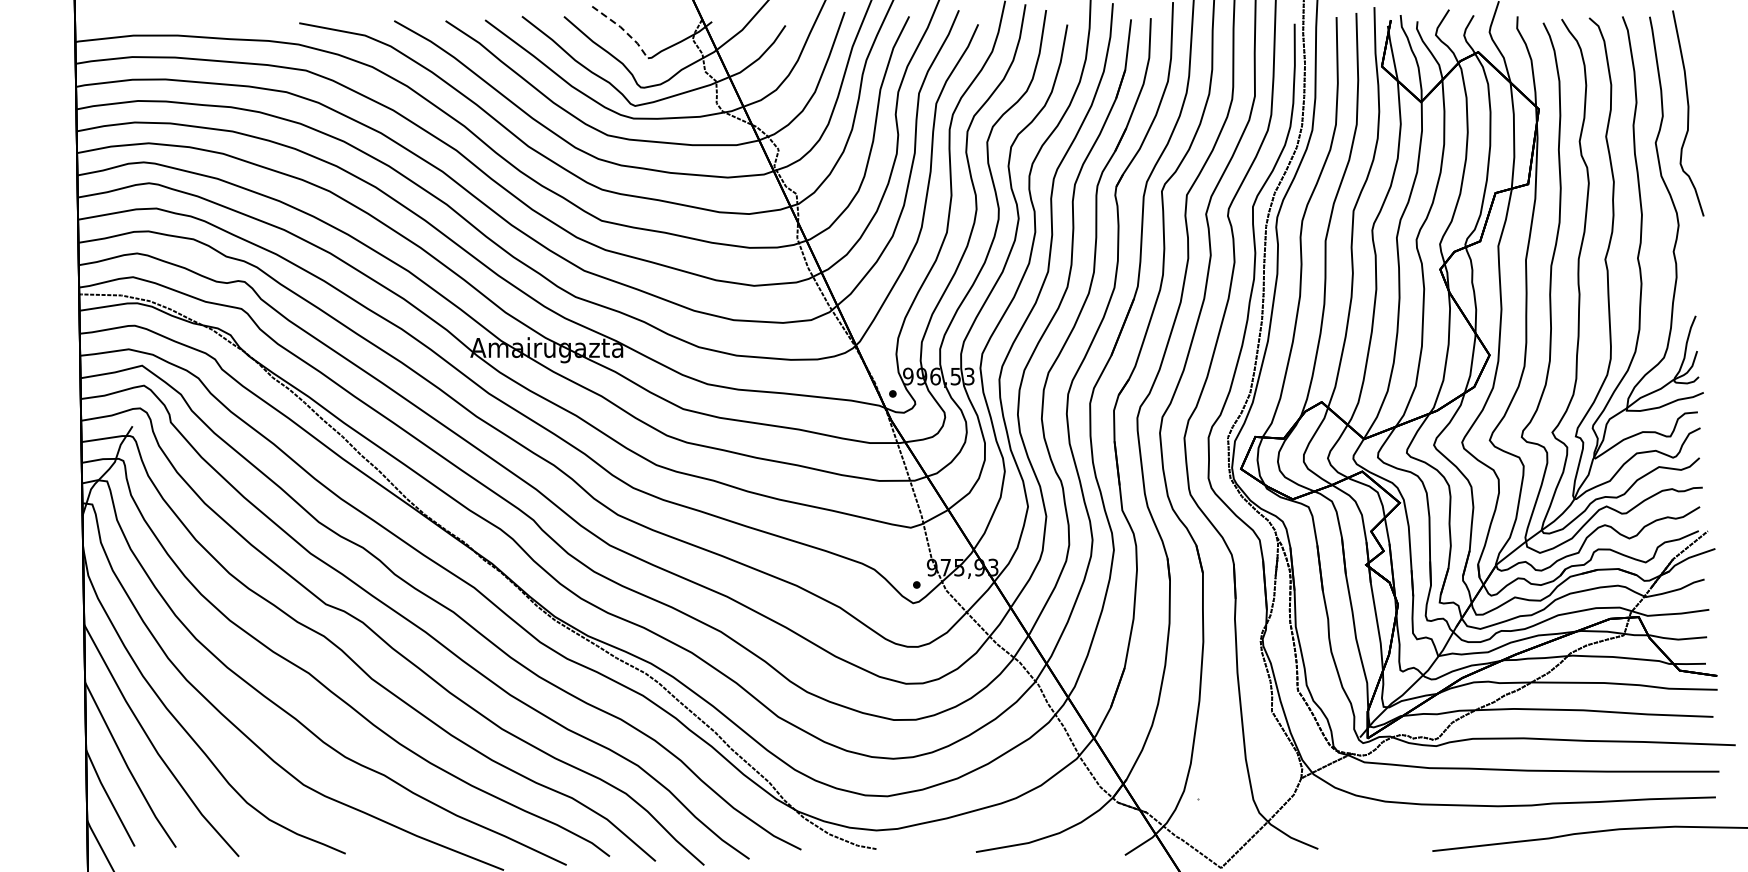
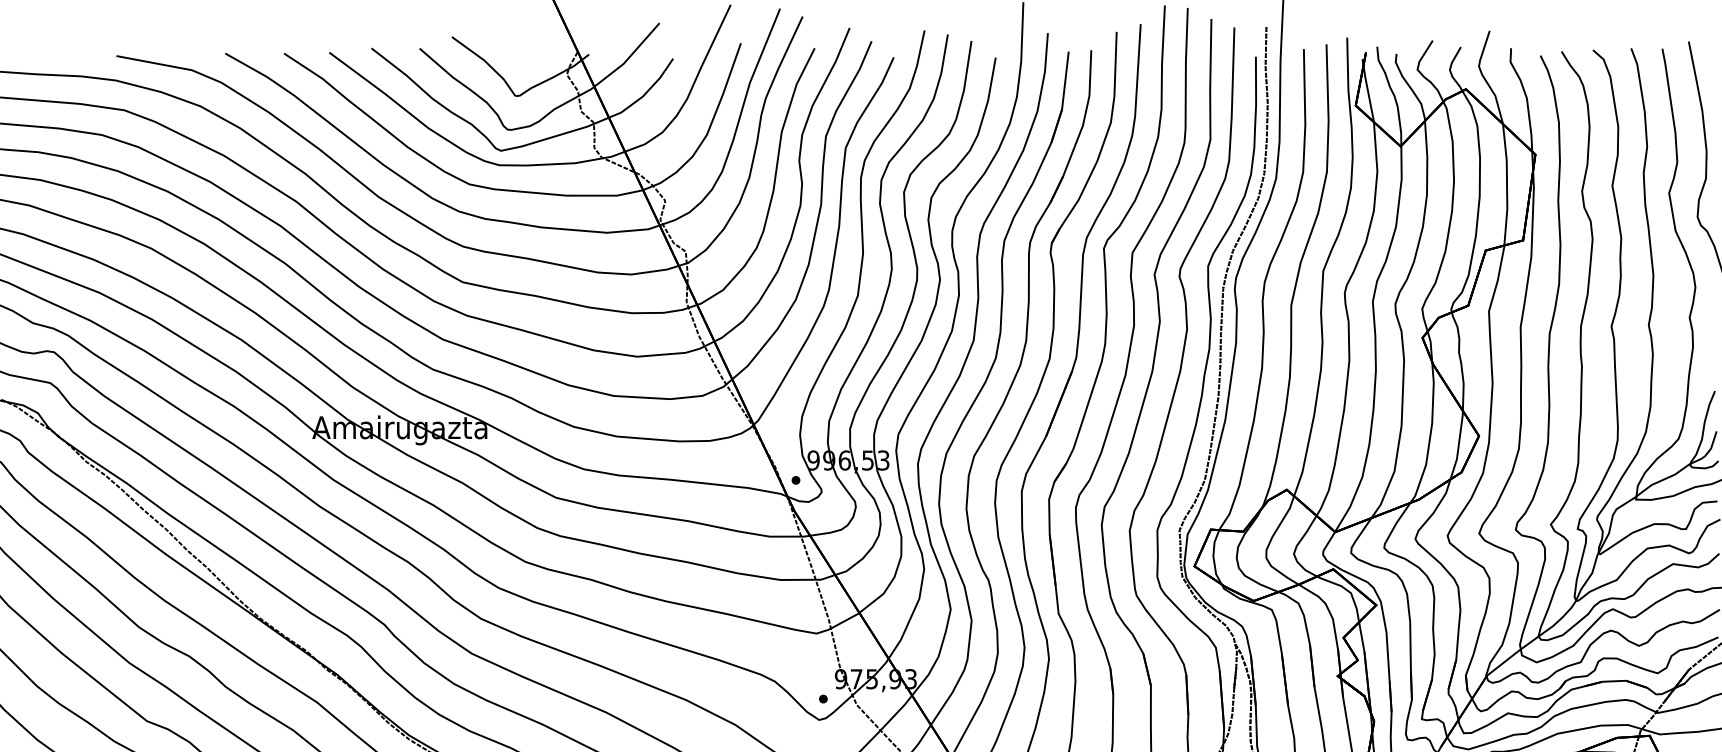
line: (623, 29) -> (487, 63), dashed -> solid

